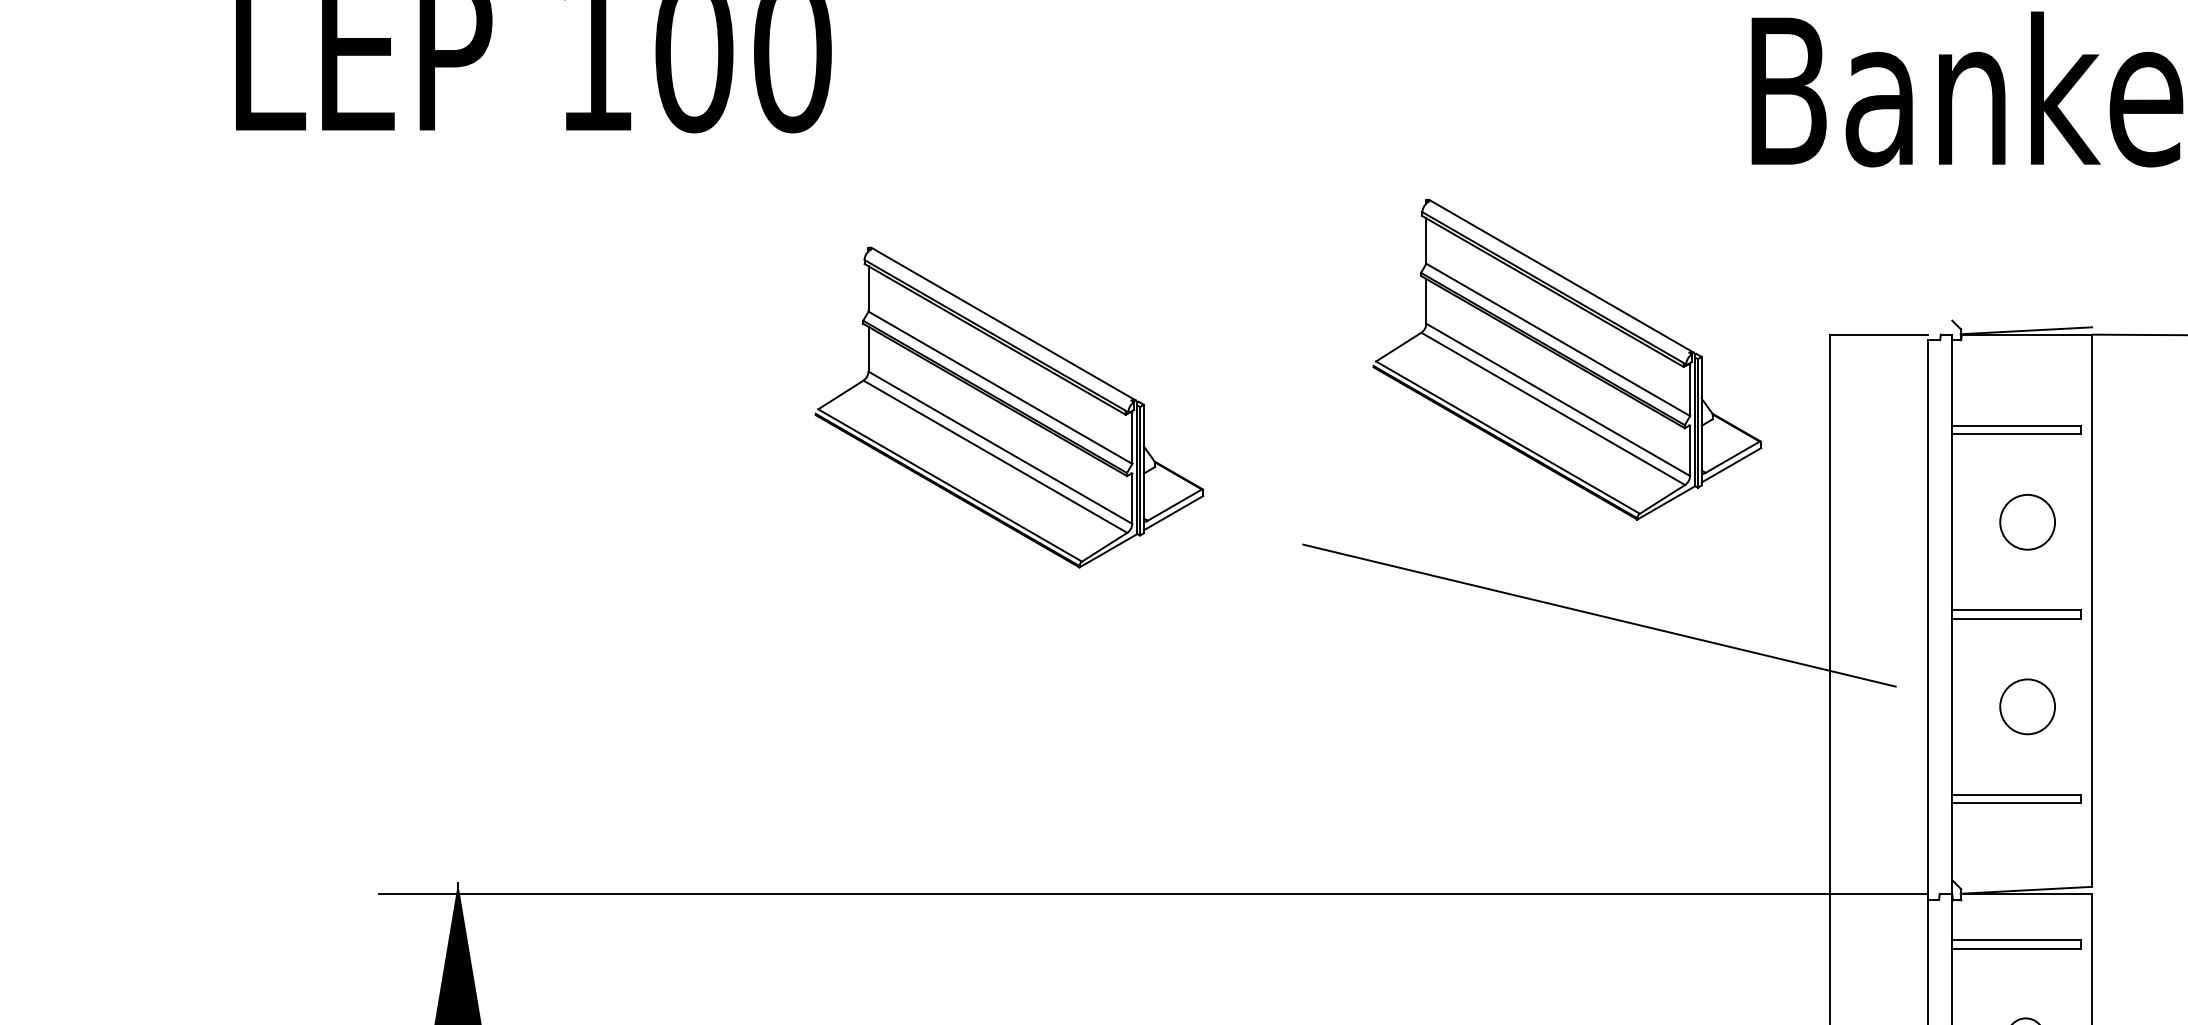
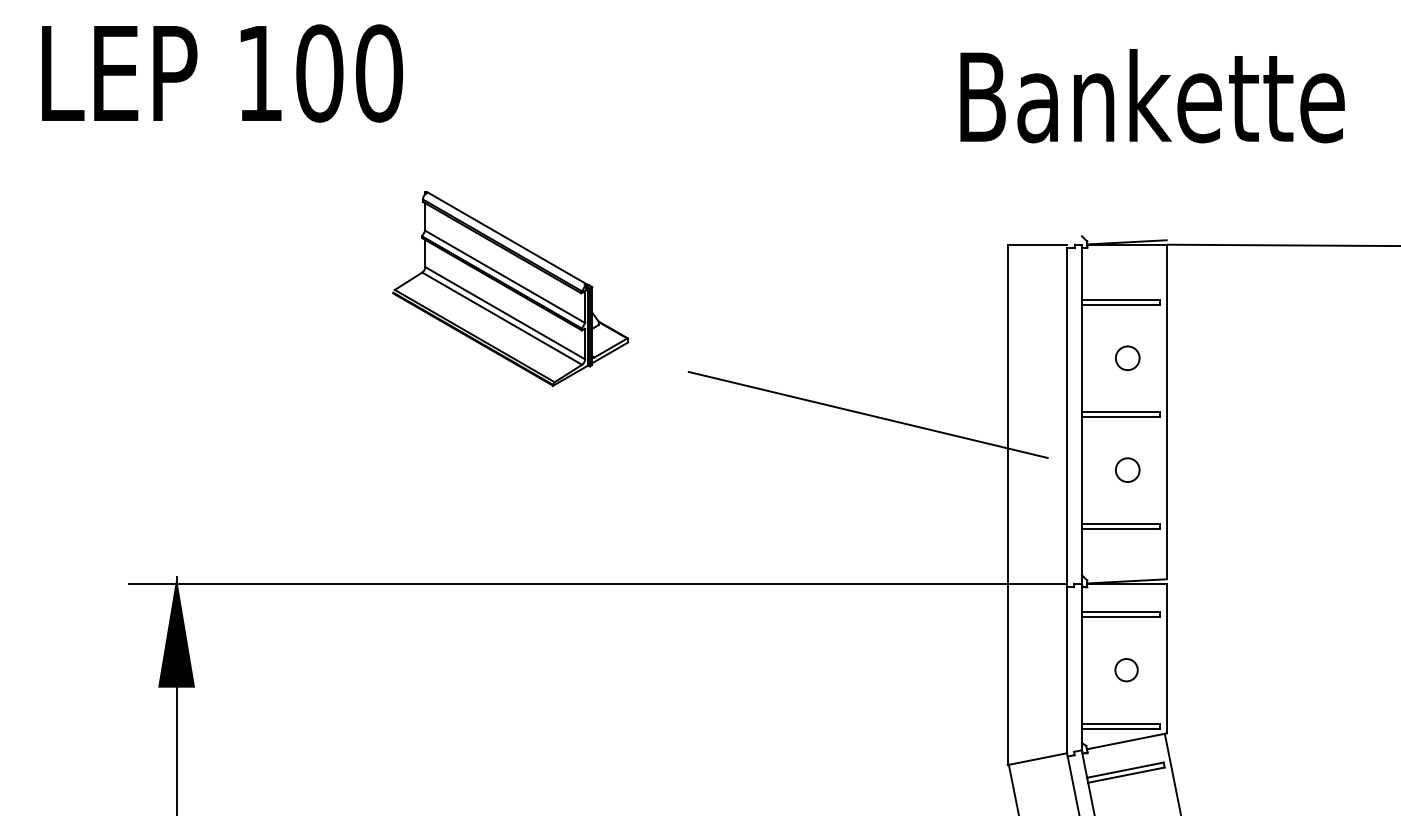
part: (1566, 359) -> (848, 259), removed
circle: (2027, 520) -> (1127, 357), size x0.71
circle: (2027, 705) -> (1127, 469), size x0.71

